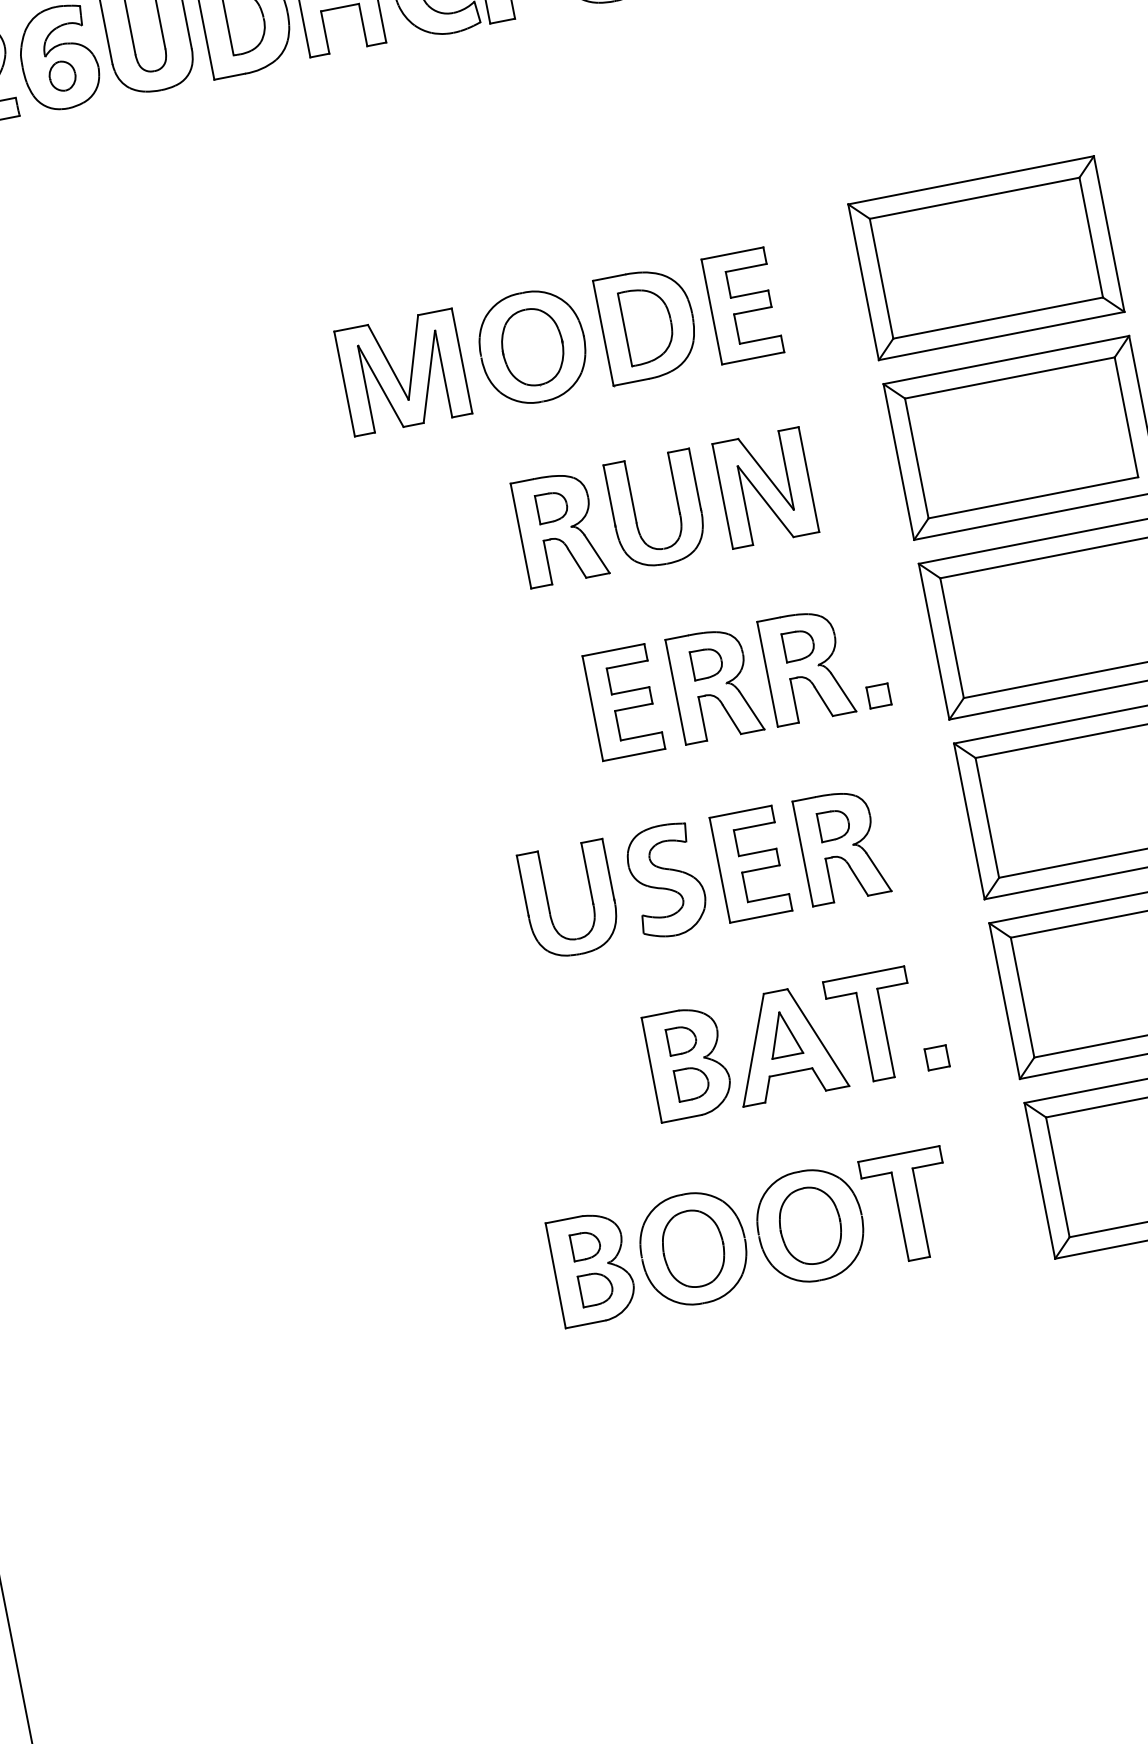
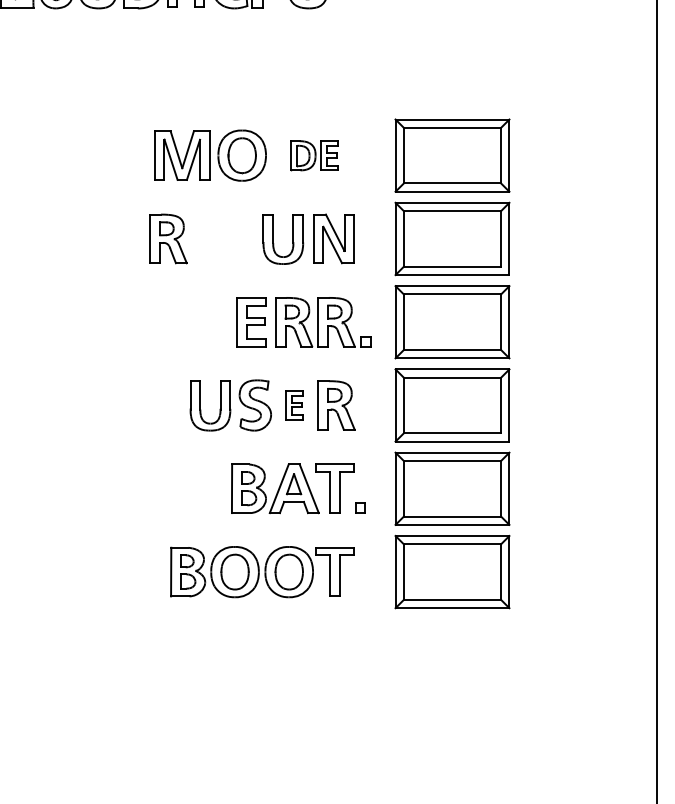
part: (688, 316) -> (314, 155), size x0.6
part: (559, 527) -> (168, 238), moved
part: (751, 864) -> (294, 405), size x0.6

